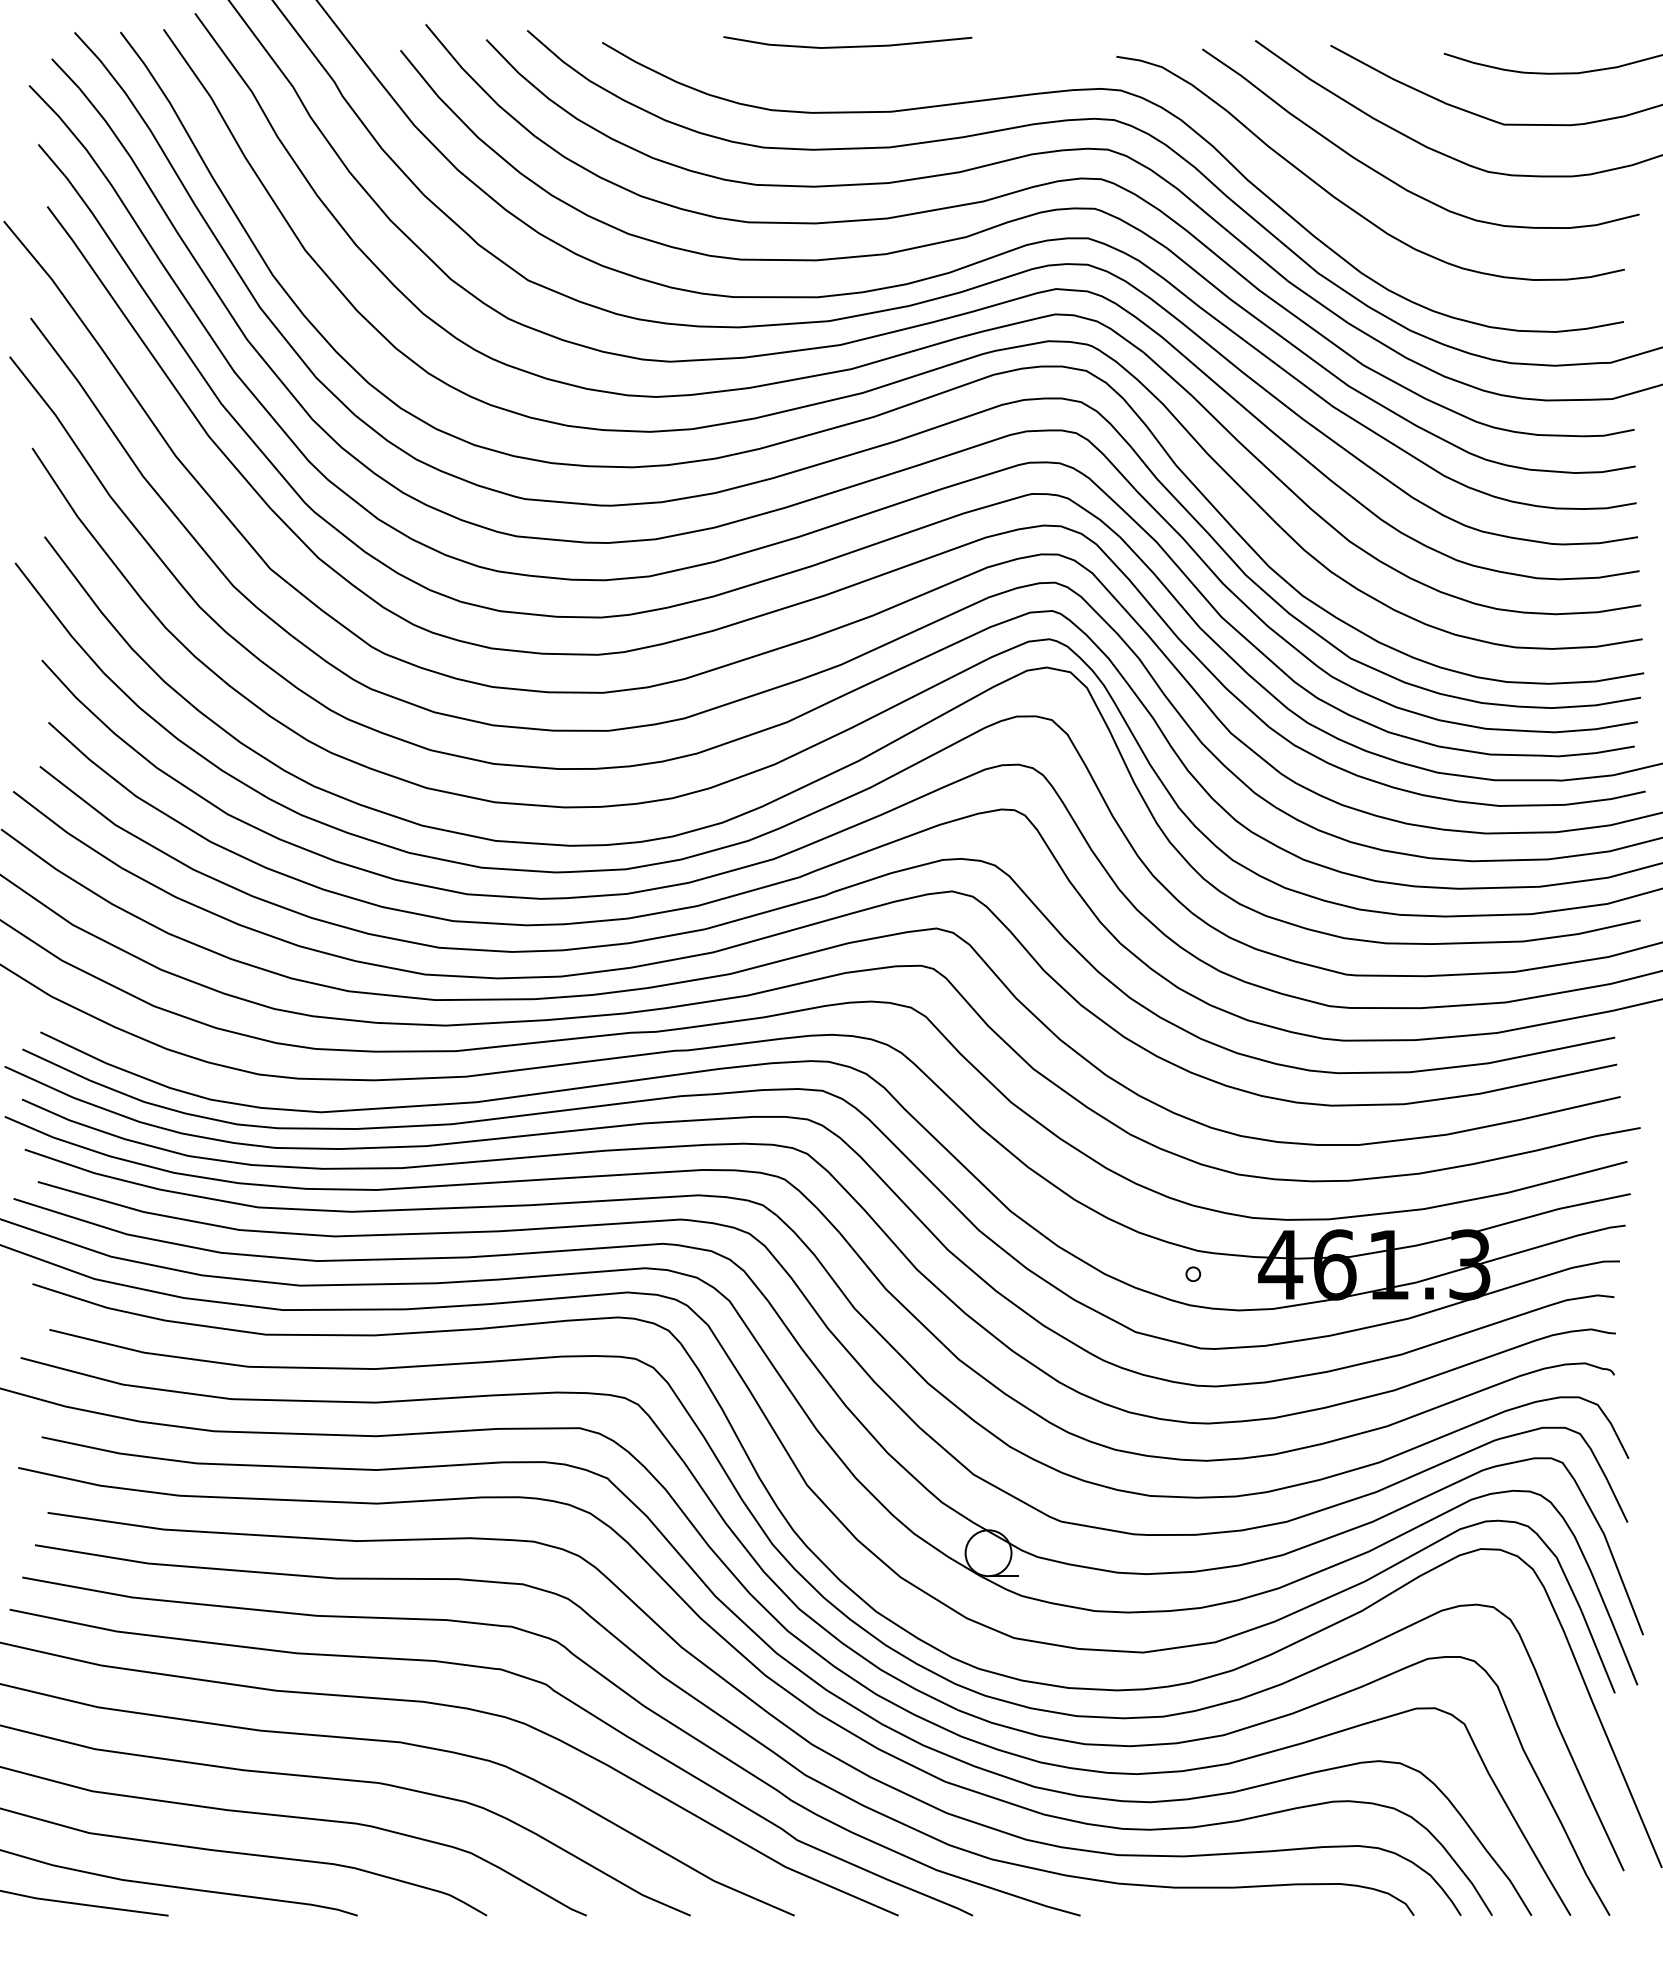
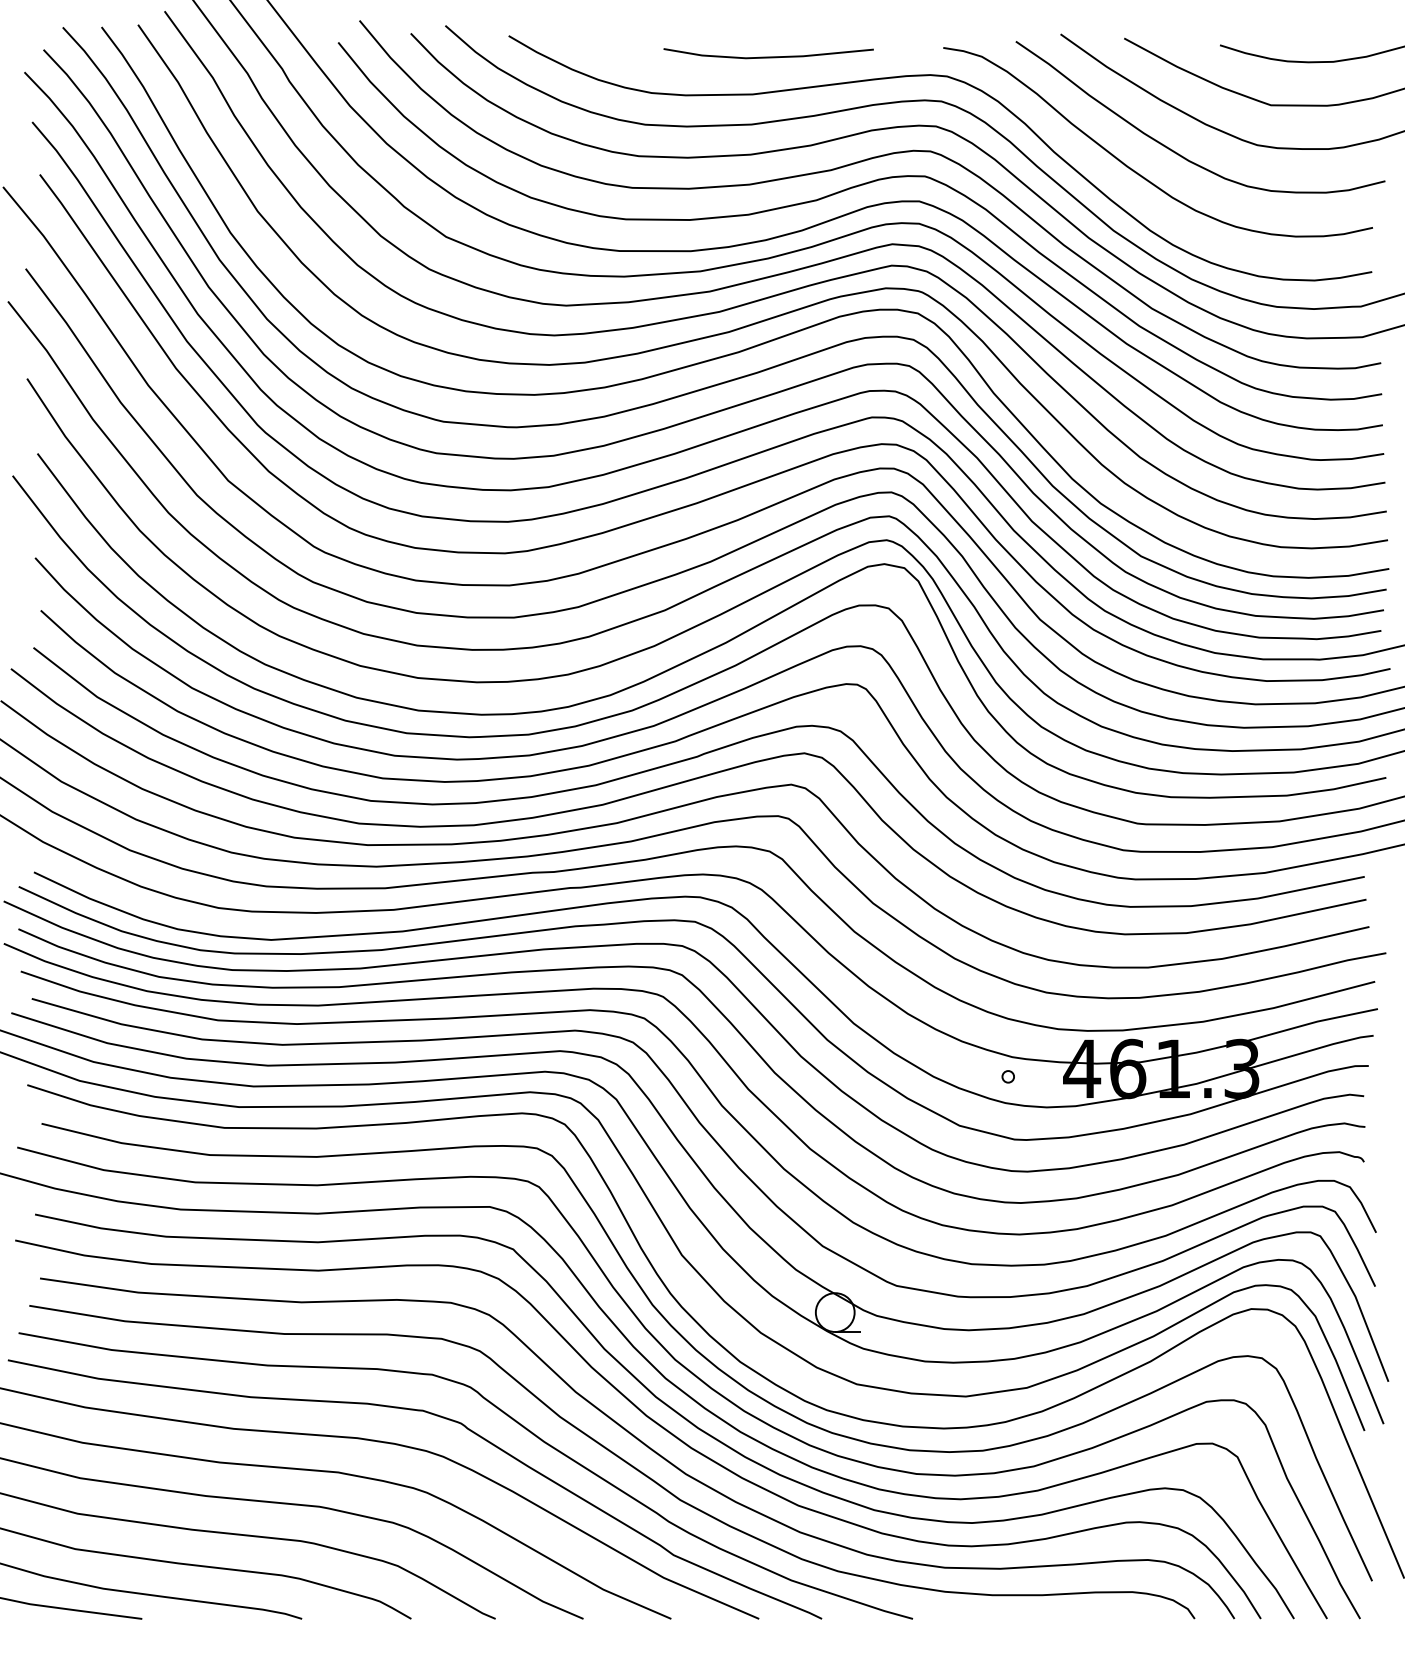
line: (847, 46) -> (768, 57), moved

